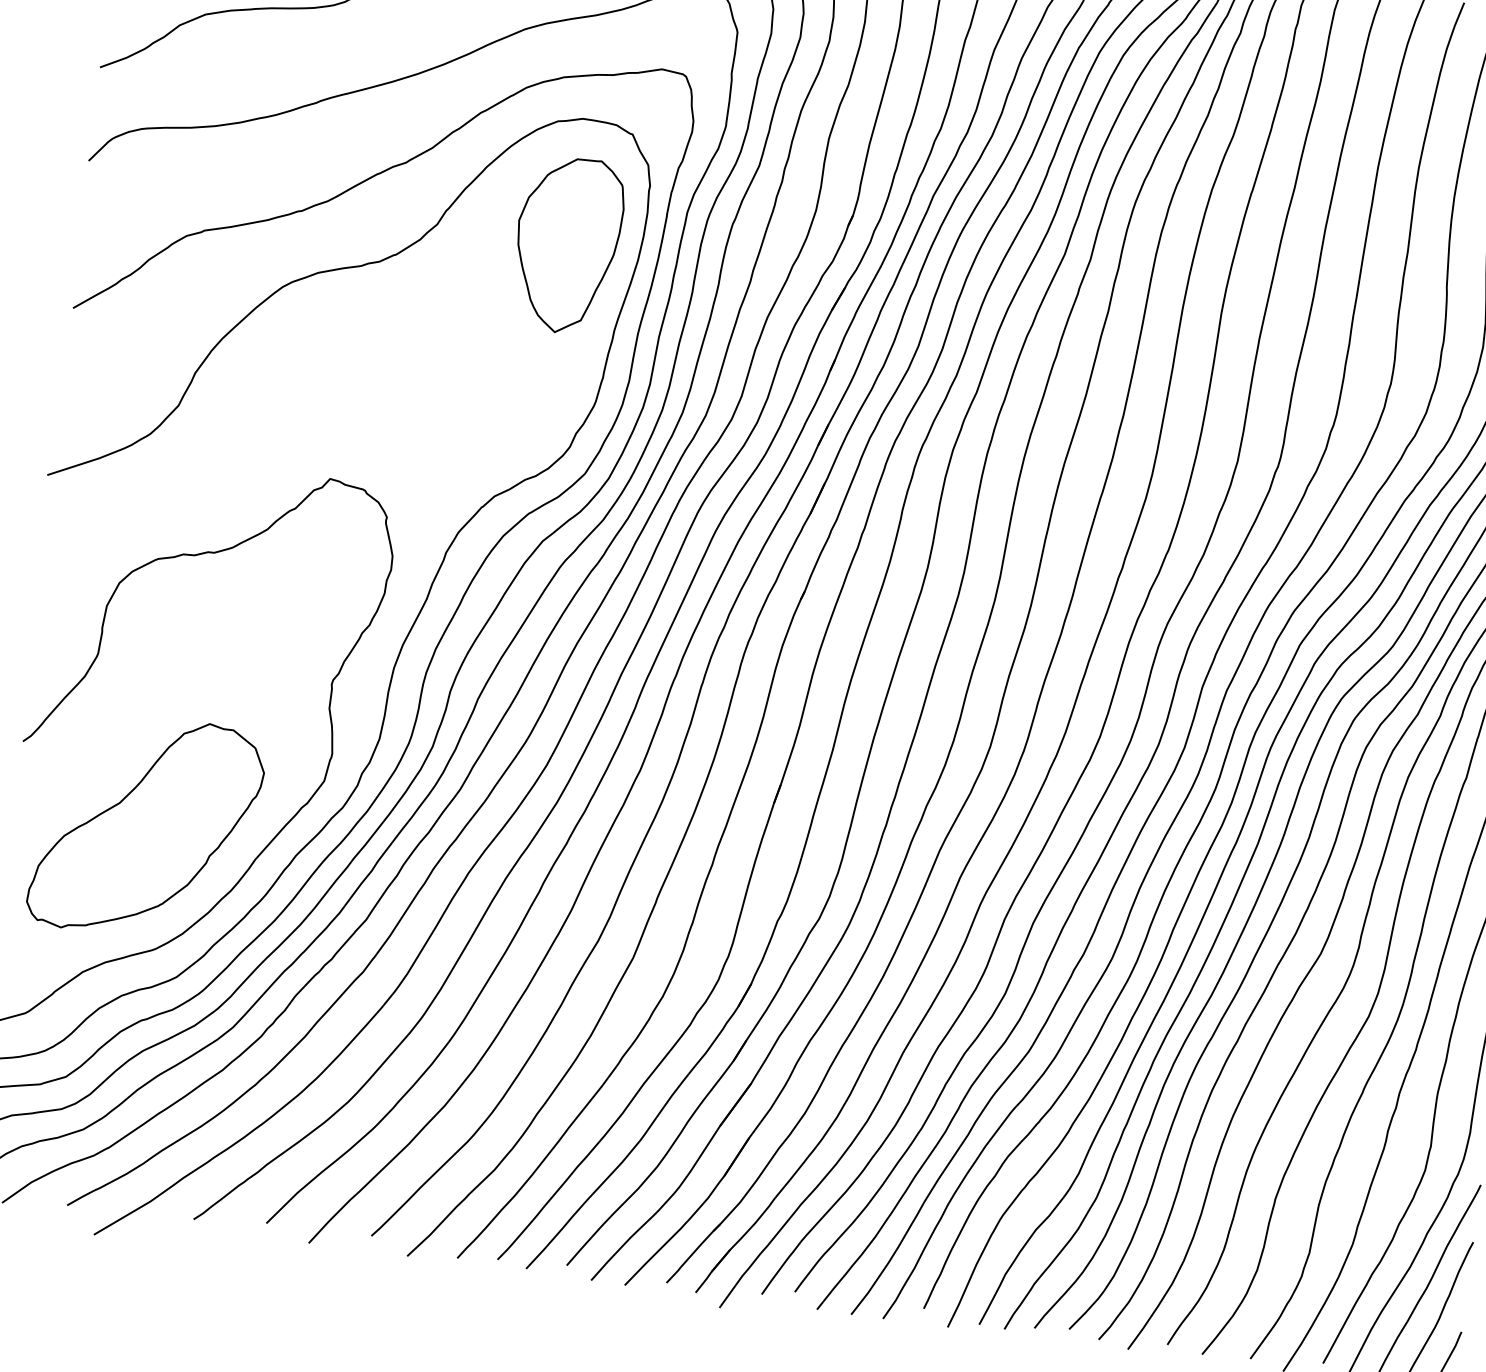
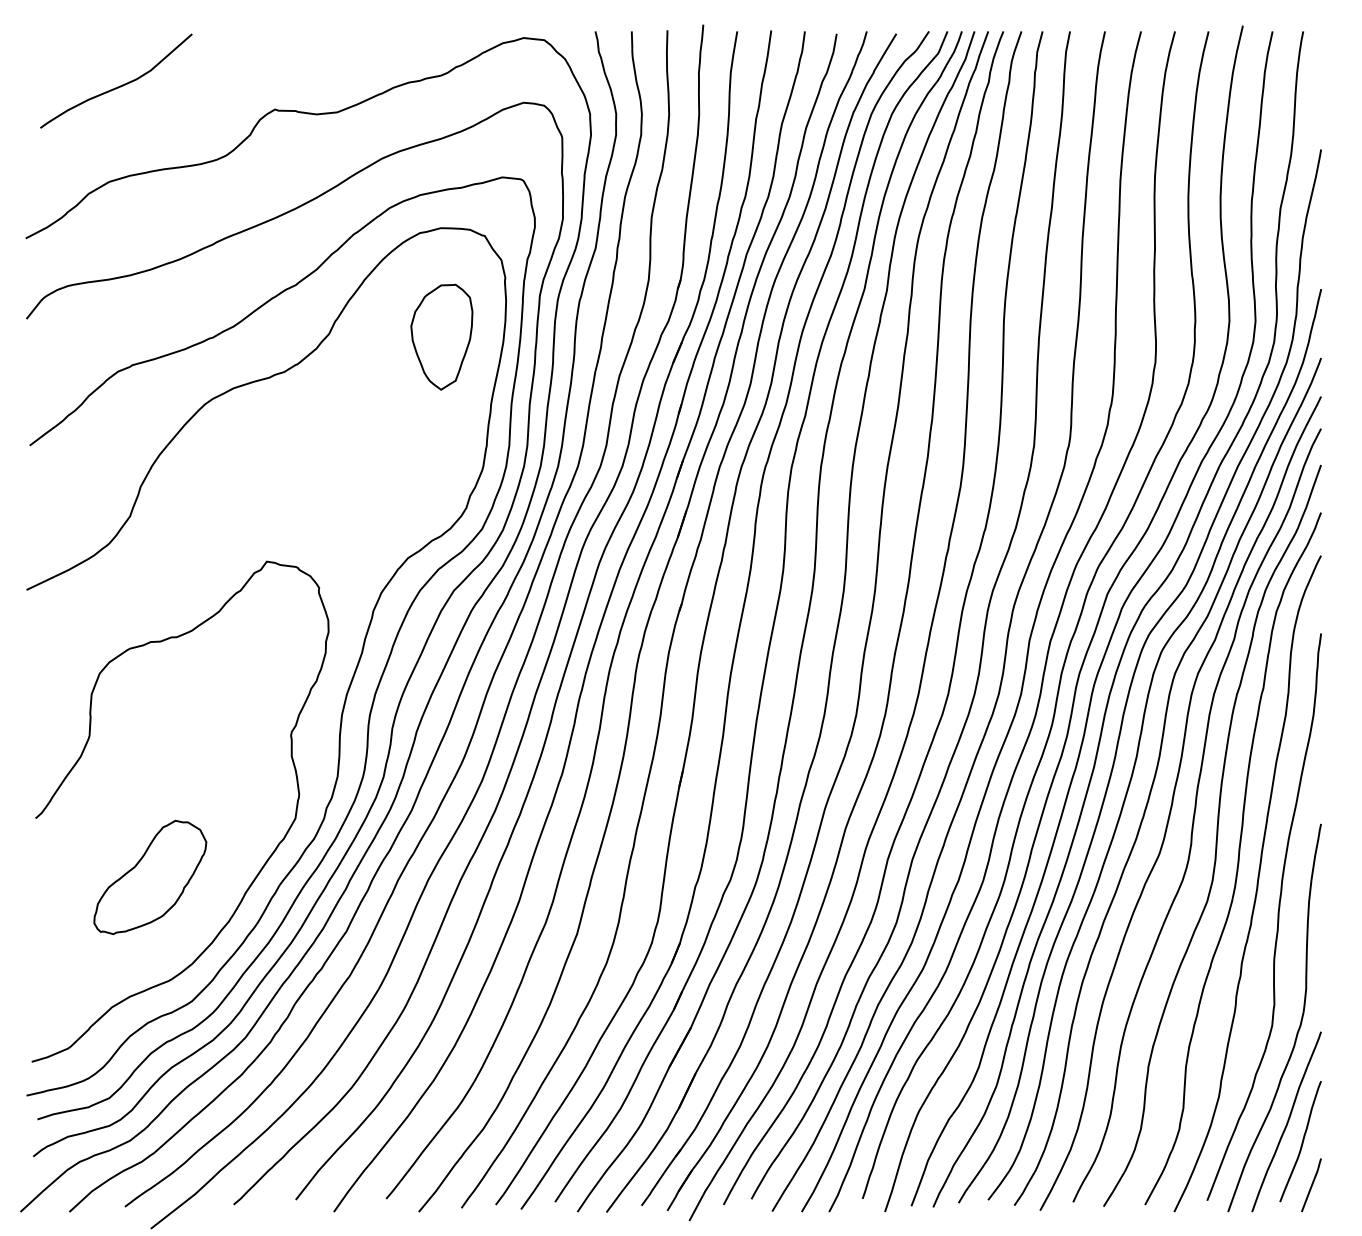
part: (566, 245) -> (441, 337), size x0.7
part: (147, 827) -> (150, 877), size x0.6

